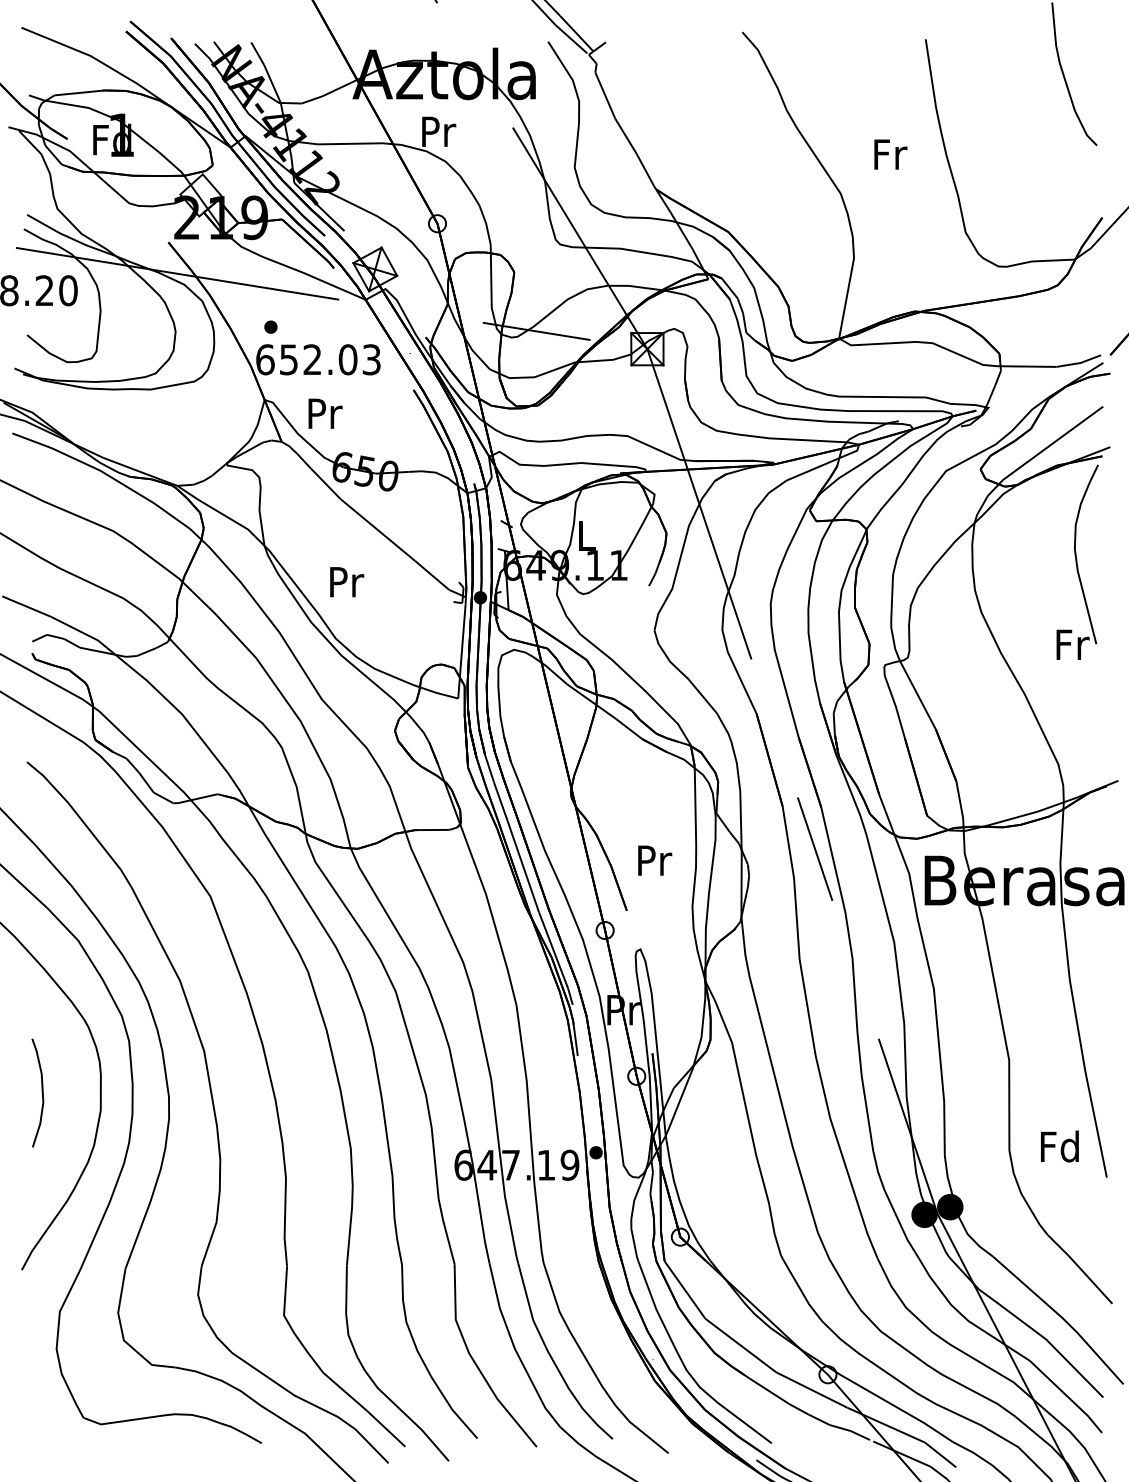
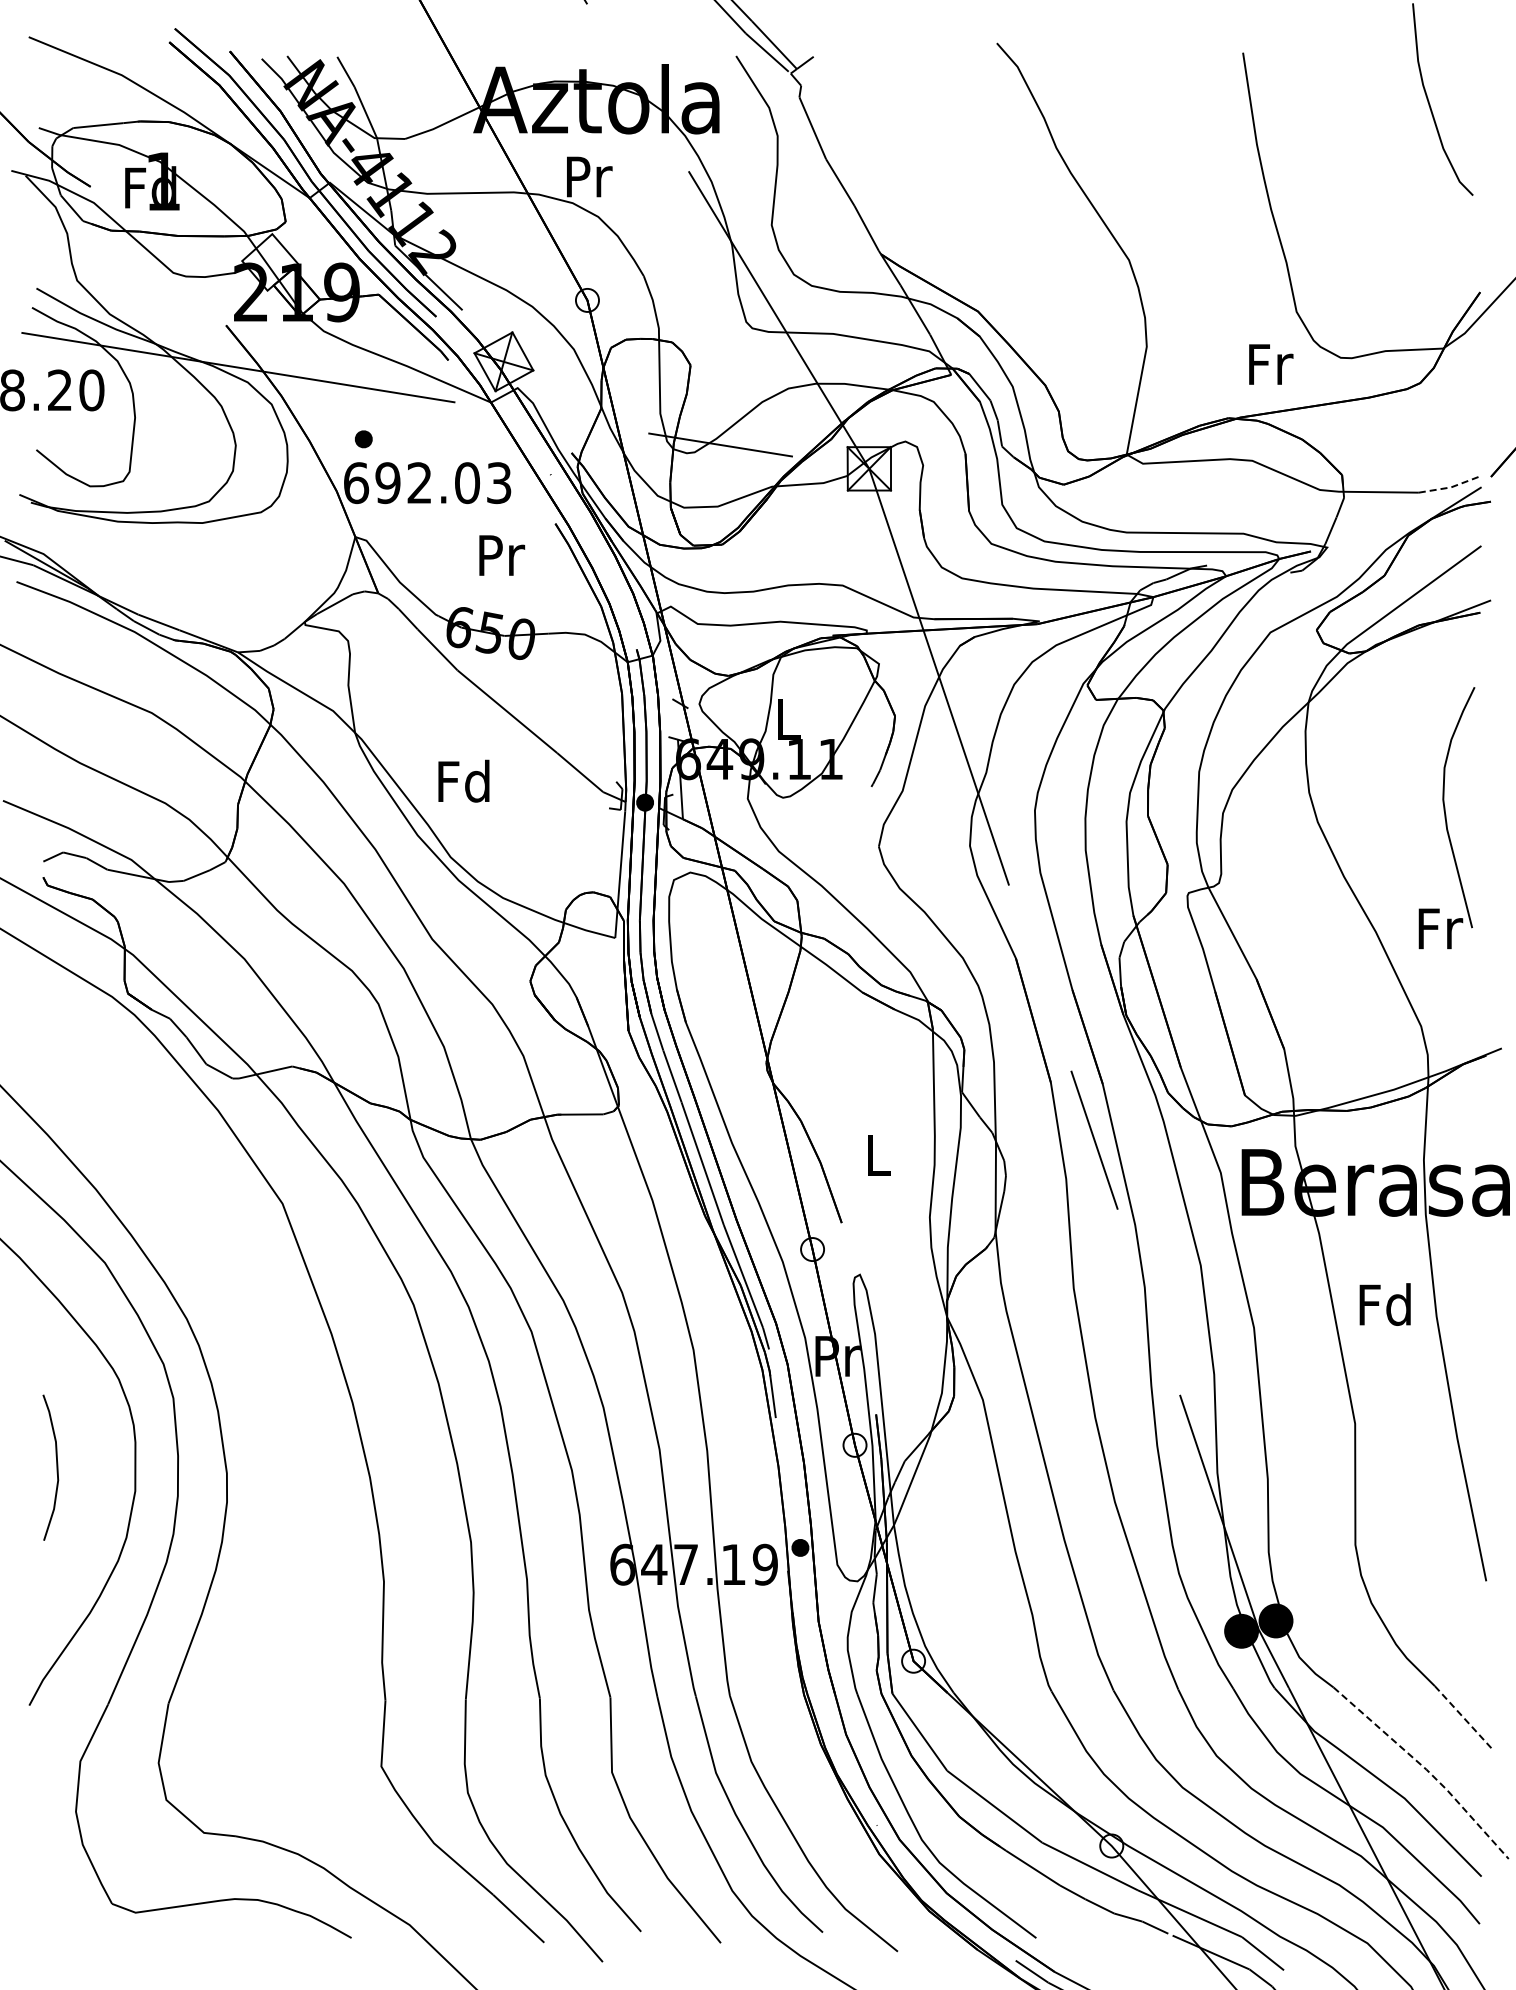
text: (891, 154) -> (1271, 364), moved
text: (288, 359) -> (387, 482), 652.03 -> 692.03
line: (1080, 363) -> (1450, 487), solid -> dashed
text: (325, 413) -> (502, 555), moved
part: (1077, 562) -> (1446, 818), moved
text: (345, 581) -> (463, 780), Pr -> Fd
text: (654, 860) -> (879, 1155), Pr -> L
part: (213, 1109) -> (286, 1490), removed
text: (1059, 1146) -> (1384, 1304), moved
line: (1090, 1279) -> (1464, 1718), solid -> dashed
line: (1062, 1317) -> (1426, 1769), solid -> dashed

